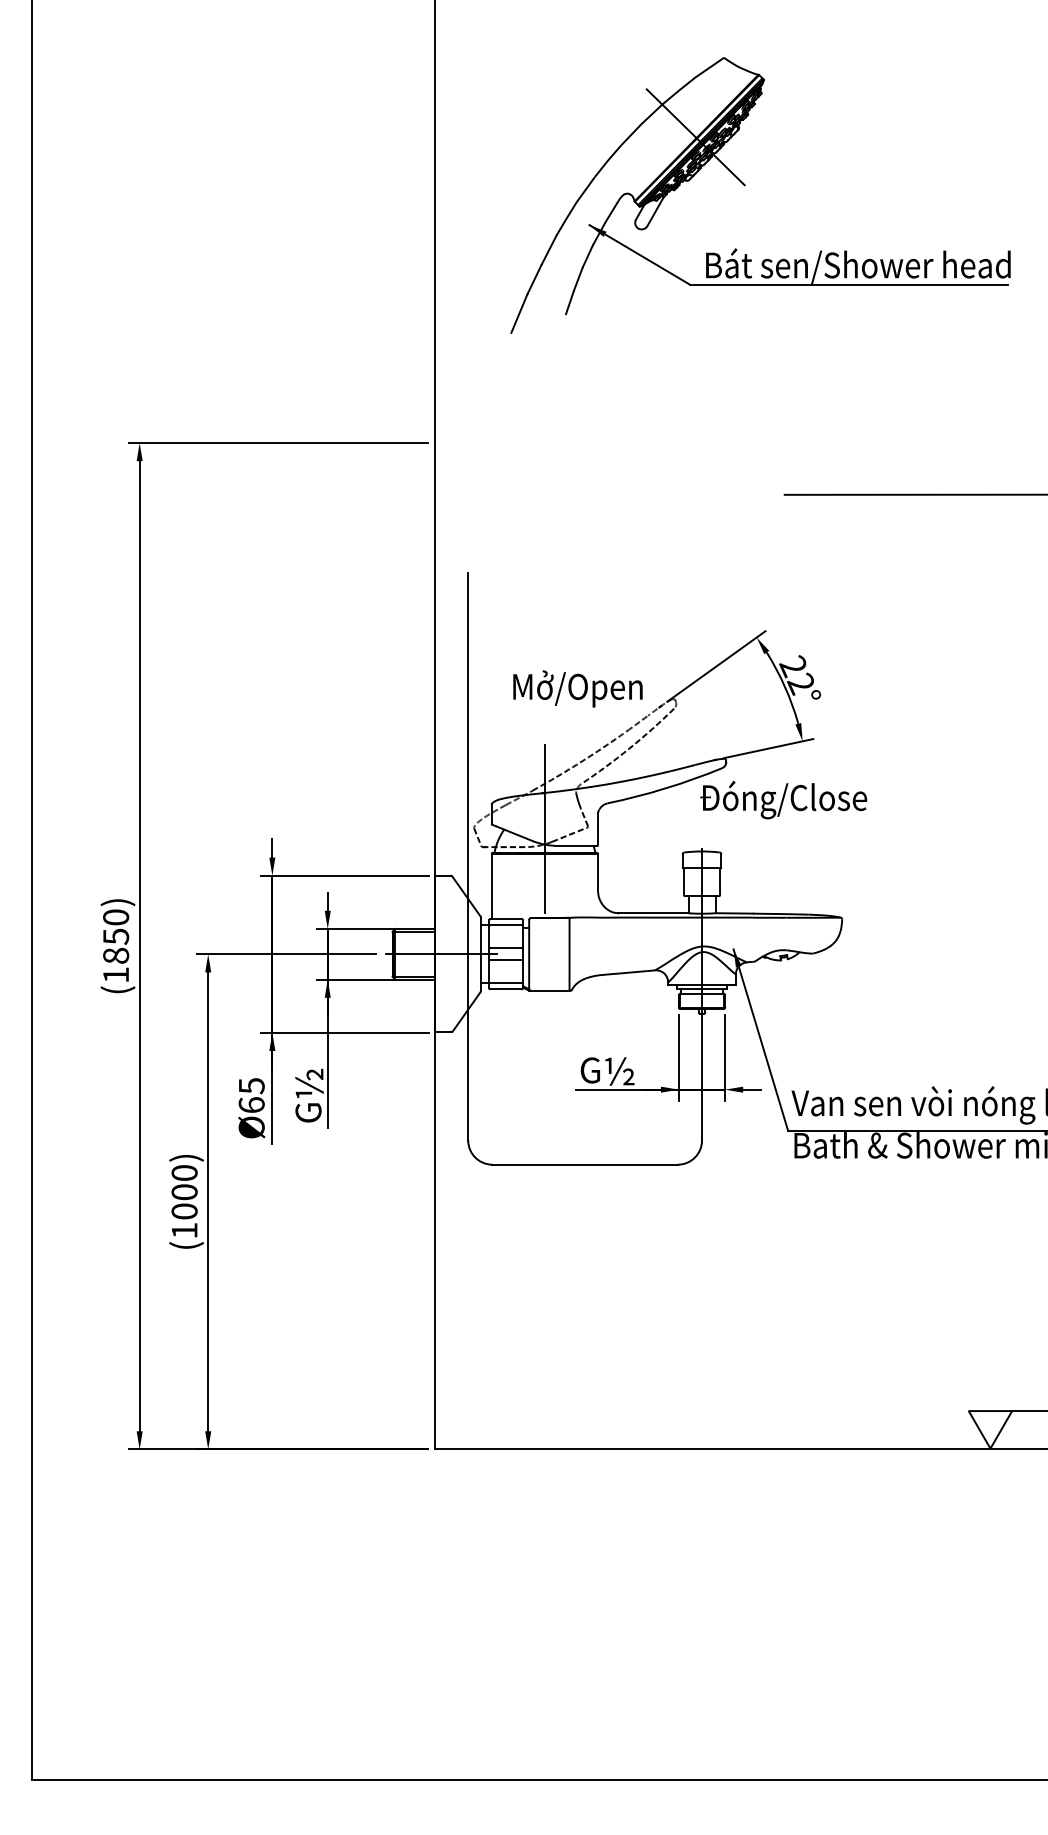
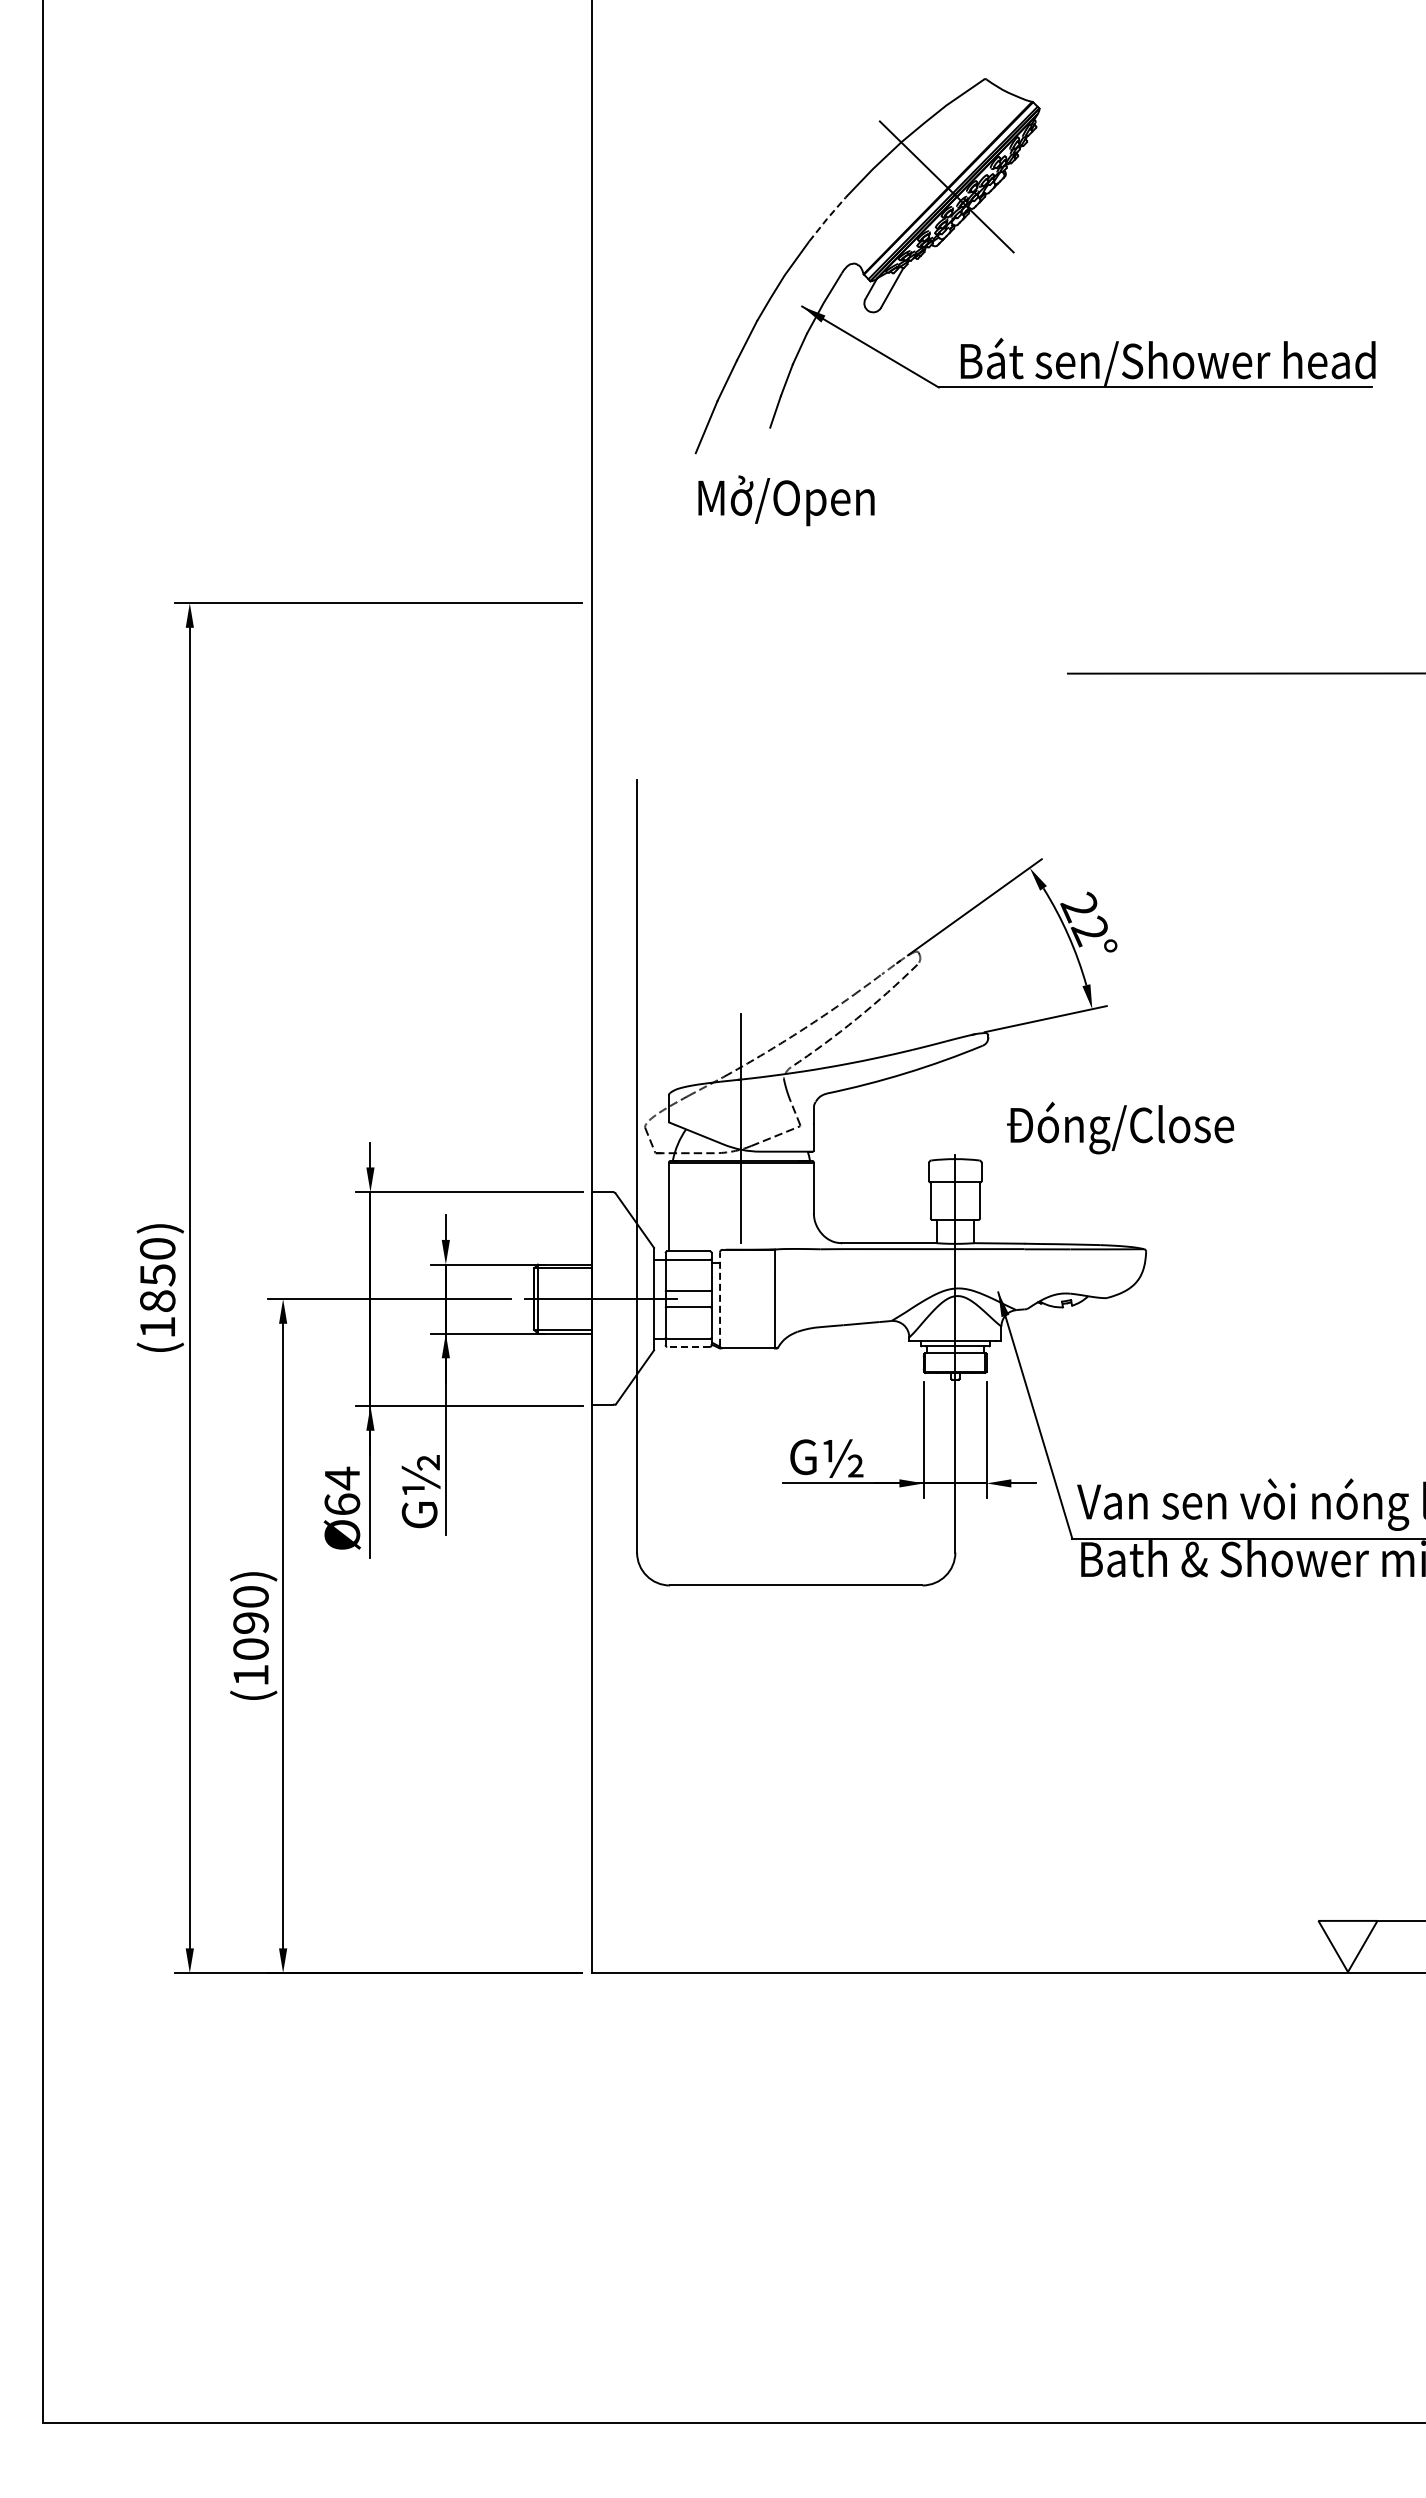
line: (608, 161) -> (827, 219), solid -> dashed
text: (577, 688) -> (786, 500), moved
text: (783, 799) -> (1120, 1127), moved
line: (529, 954) -> (720, 1299), solid -> dashed
line: (506, 989) -> (688, 1346), solid -> dashed
text: (251, 1086) -> (342, 1478), Ø65 -> Ø64
text: (184, 1191) -> (250, 1622), (1000) -> (1090)

